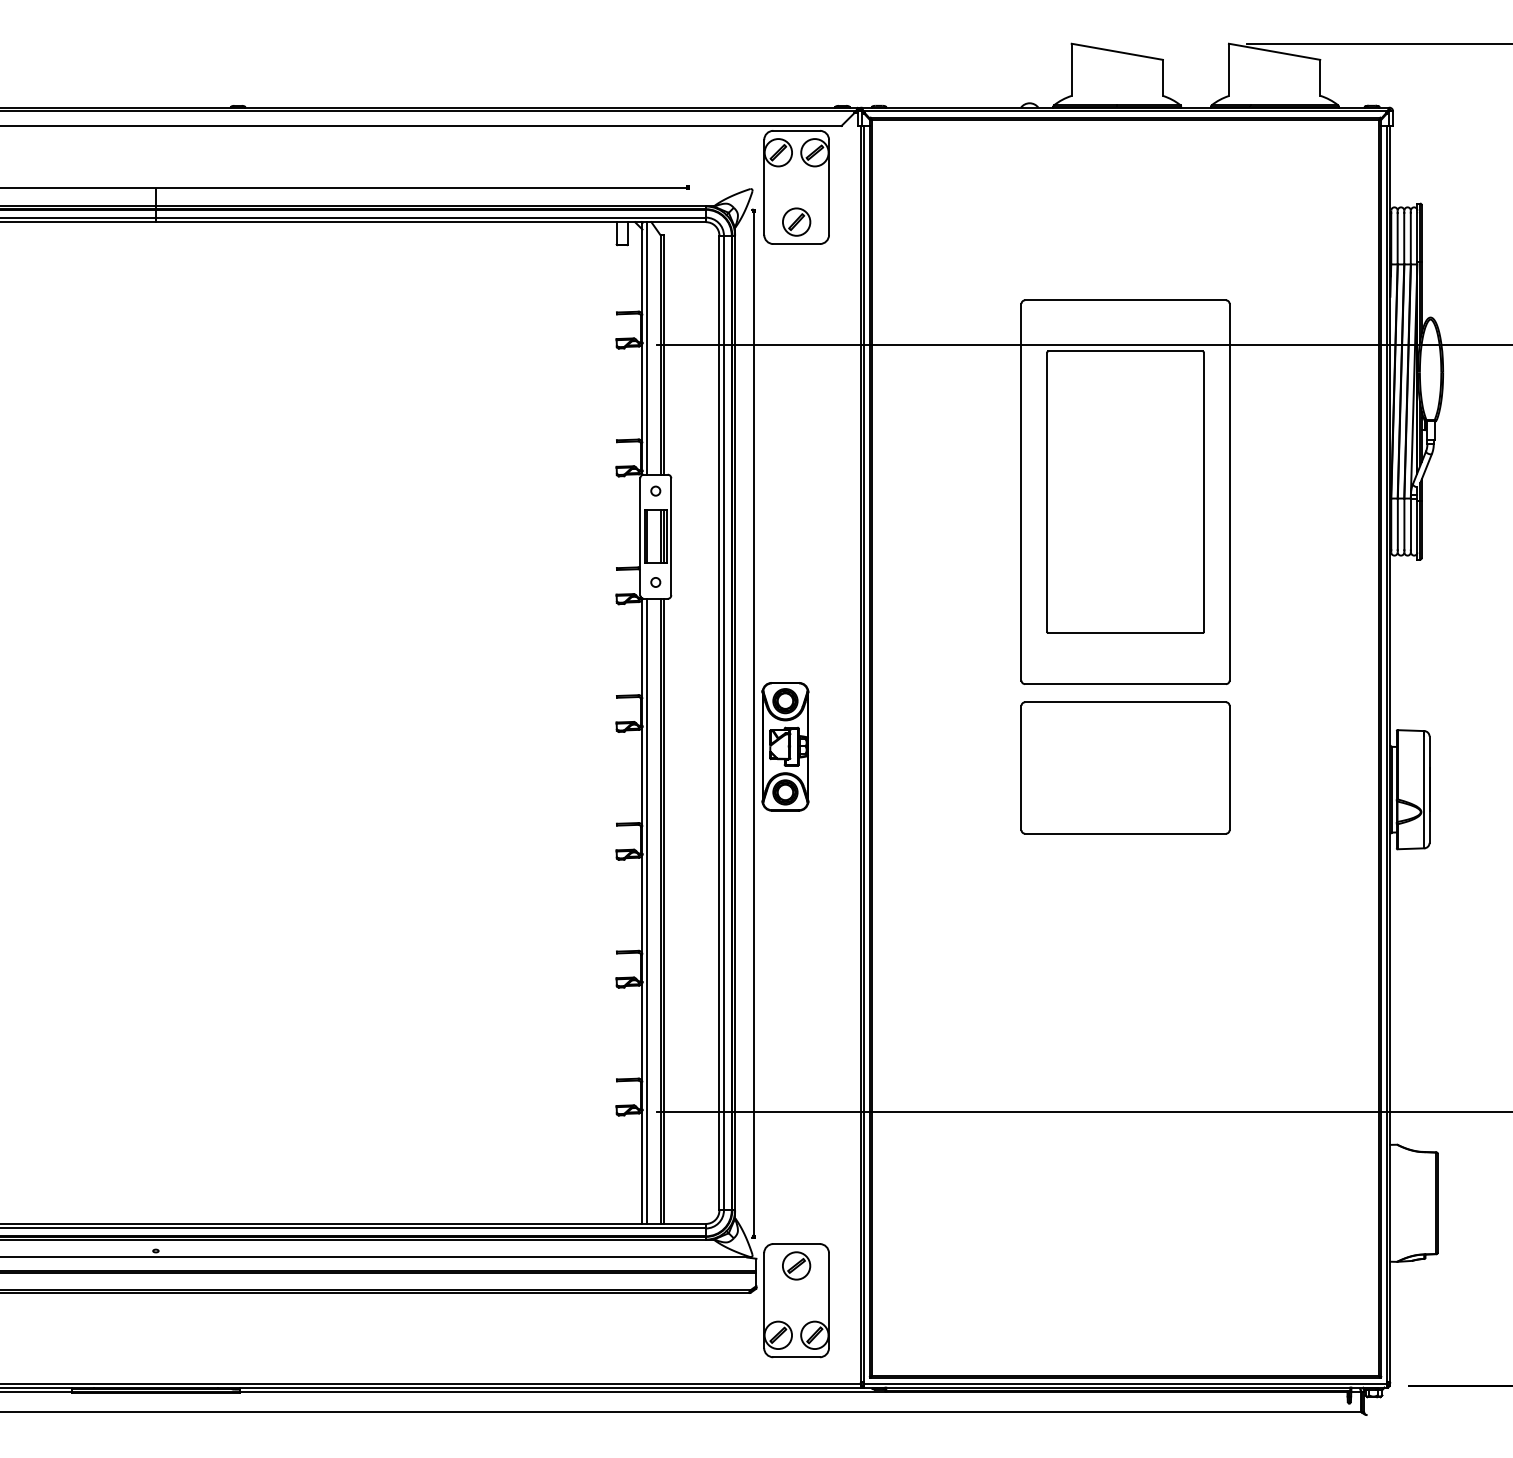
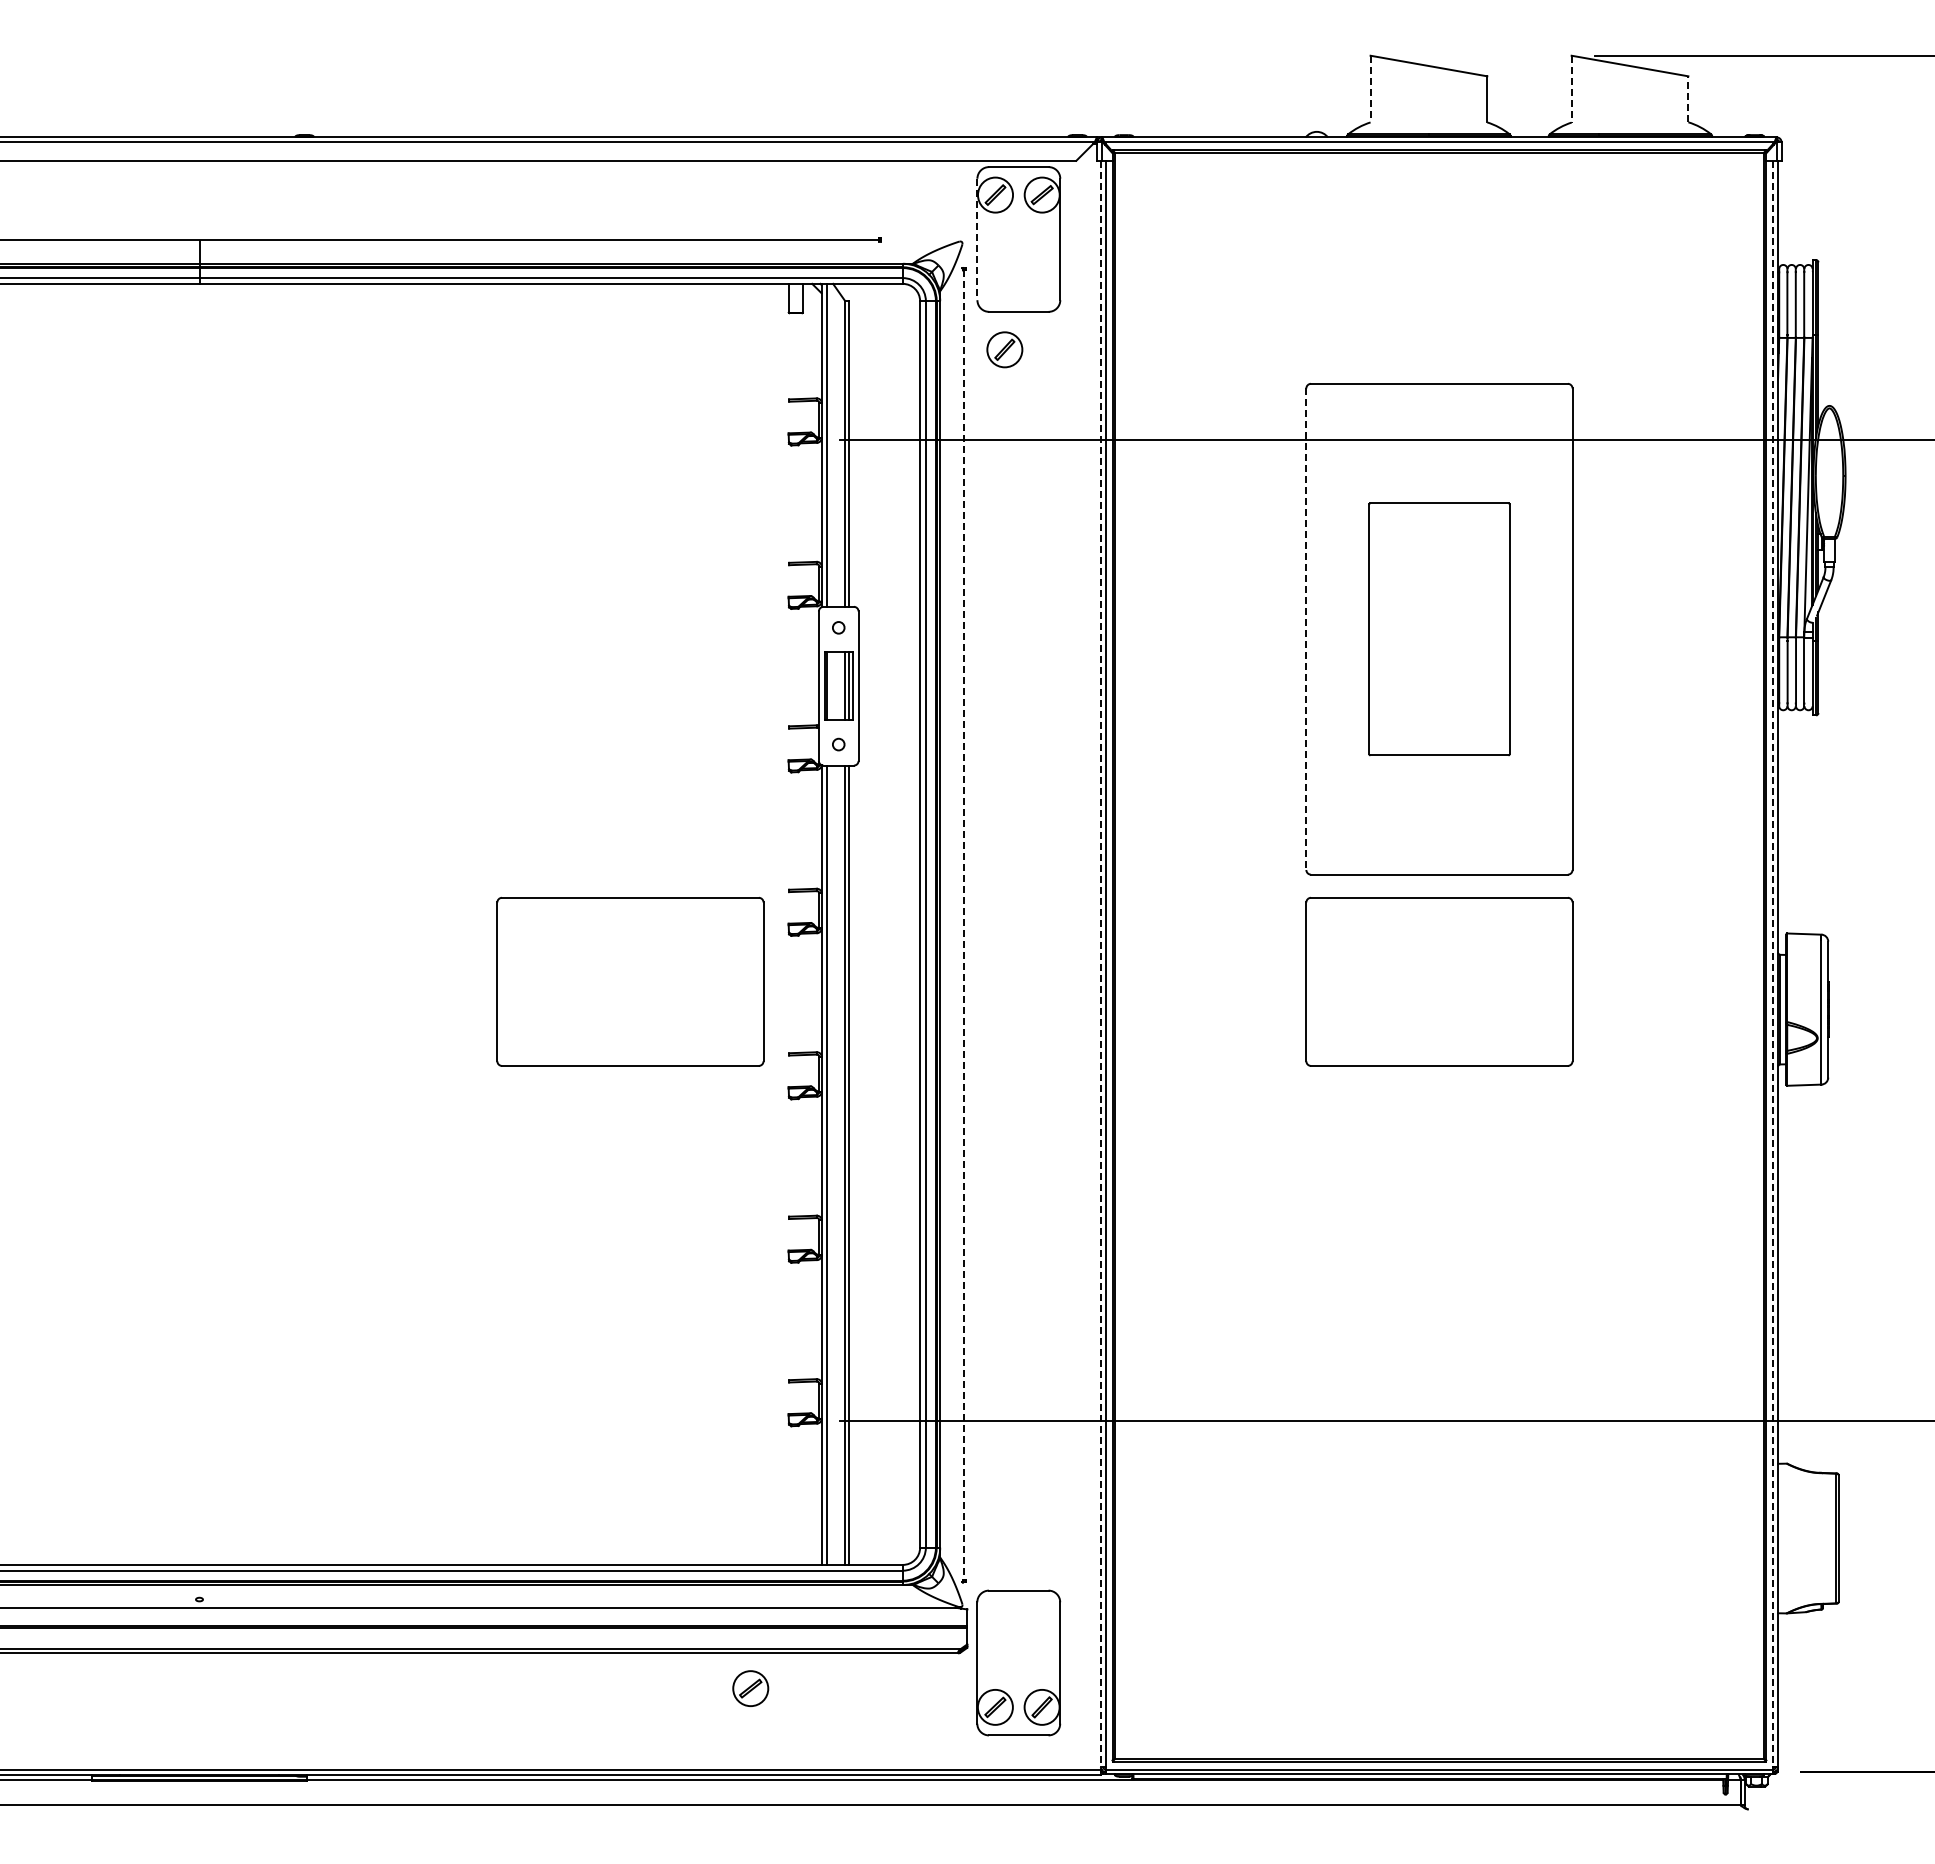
line: (1071, 70) -> (1370, 89), solid -> dashed
line: (1228, 70) -> (1571, 89), solid -> dashed
line: (1320, 77) -> (1688, 99), solid -> dashed
line: (764, 187) -> (977, 239), solid -> dashed
part: (796, 221) -> (1004, 349), moved
line: (1021, 492) -> (1306, 629), solid -> dashed
part: (1125, 492) -> (1439, 629), size x0.7
line: (753, 723) -> (963, 925), solid -> dashed
part: (785, 746) -> (1004, 954), removed
line: (860, 754) -> (1100, 964), solid -> dashed
line: (1386, 754) -> (1773, 964), solid -> dashed
part: (492, 767) -> (630, 981), added
part: (796, 1265) -> (750, 1688), moved

